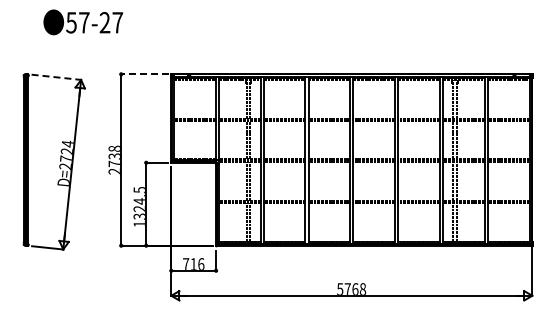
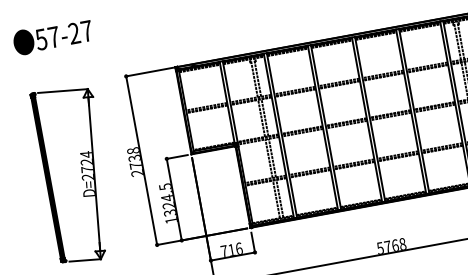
text: (83, 22) -> (53, 37), moved
line: (144, 74) -> (149, 72), dashed -> solid
line: (56, 77) -> (63, 91), dashed -> solid

